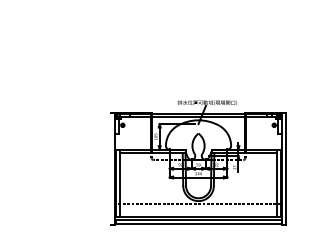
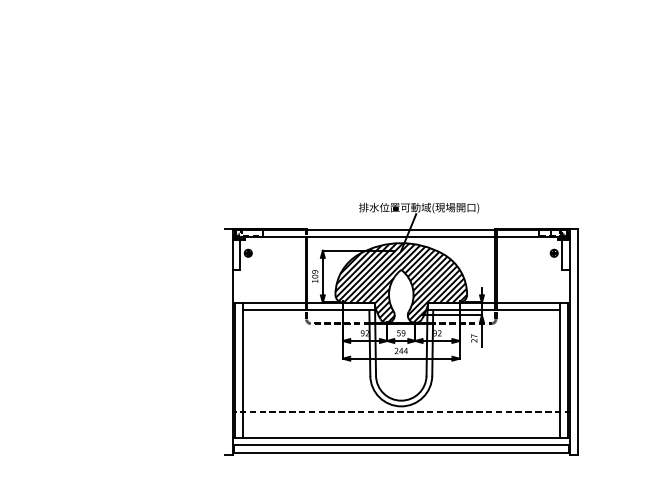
hatch: (198, 139) -> (401, 281), added

